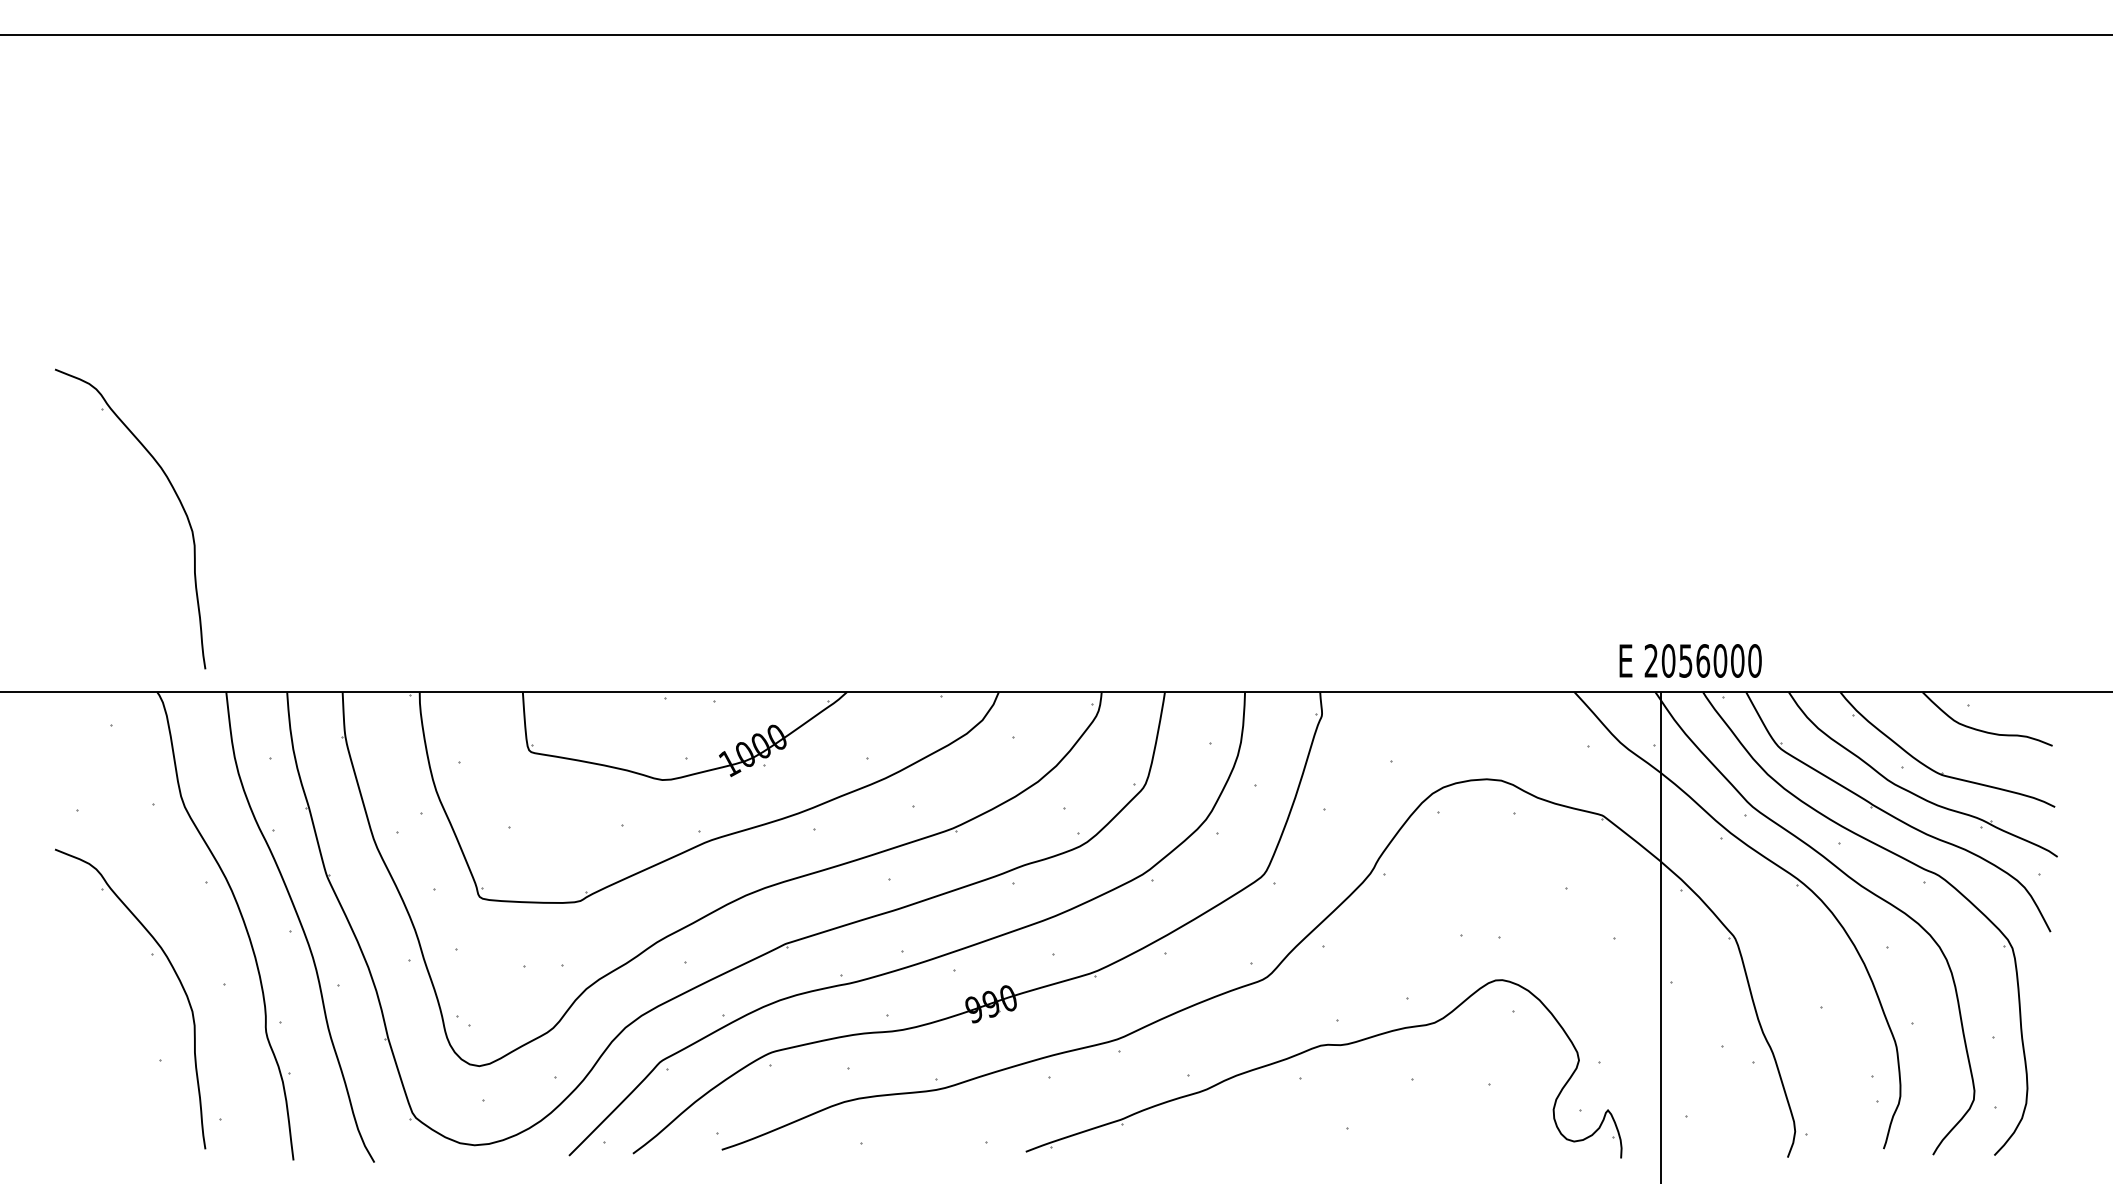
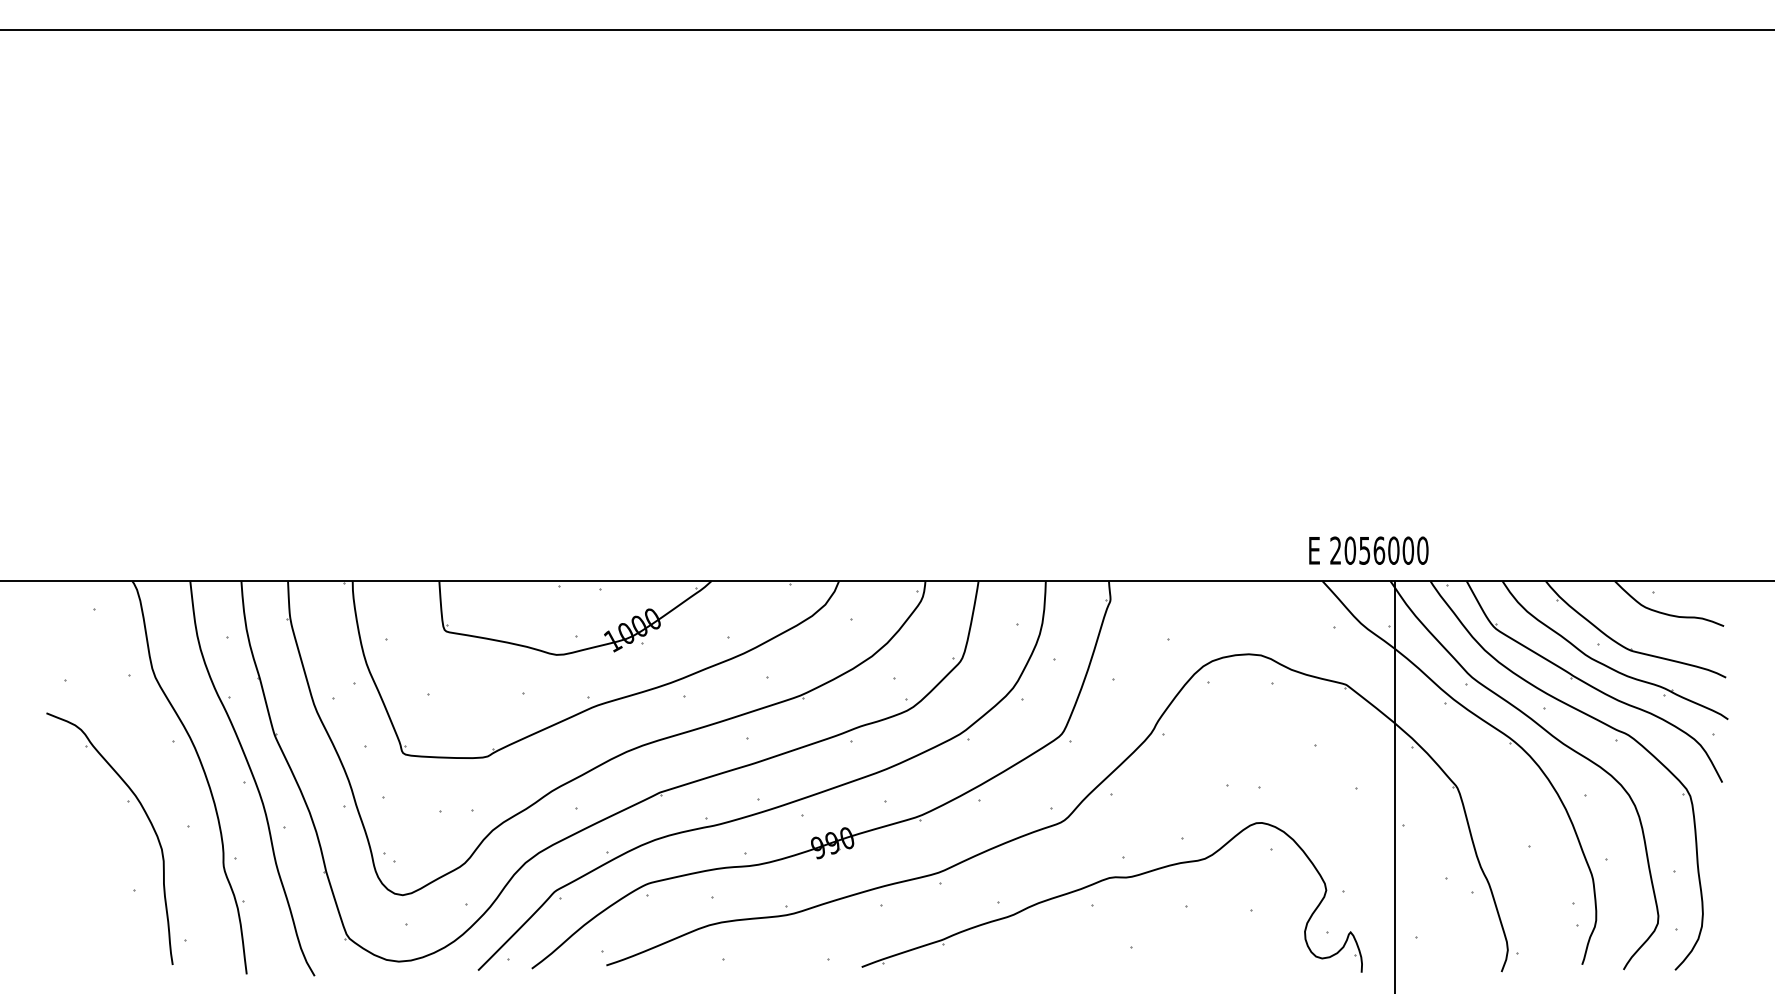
part: (176, 496) -> (148, 416), removed
text: (1690, 660) -> (1368, 550), moved

